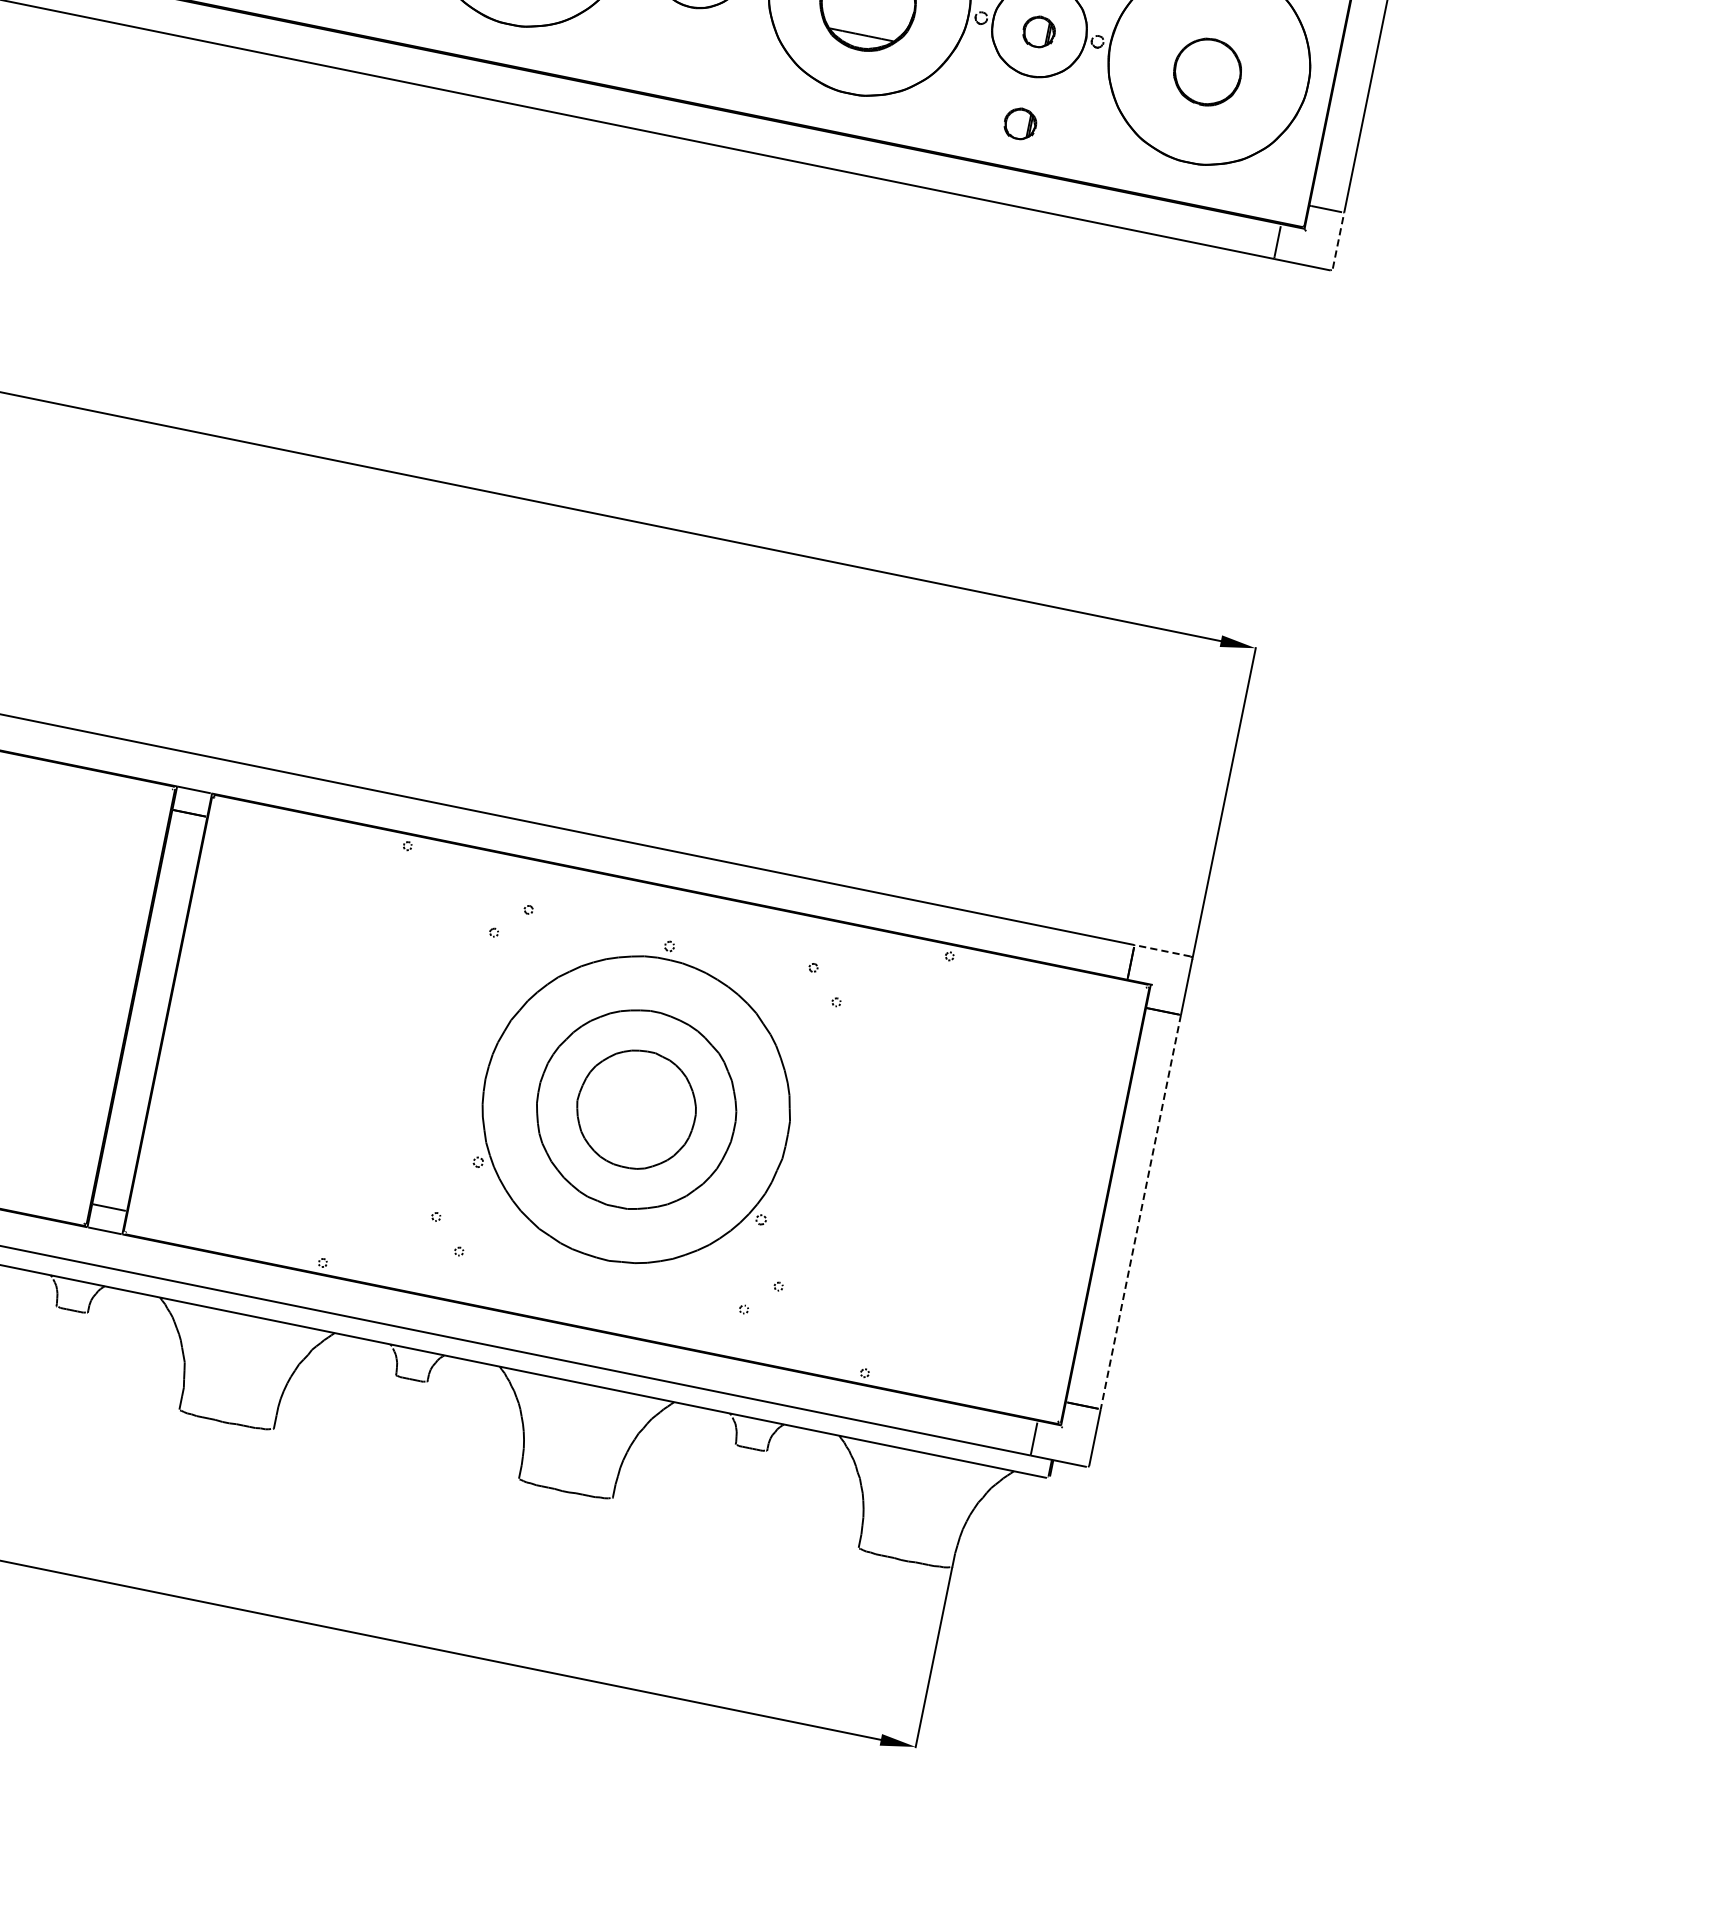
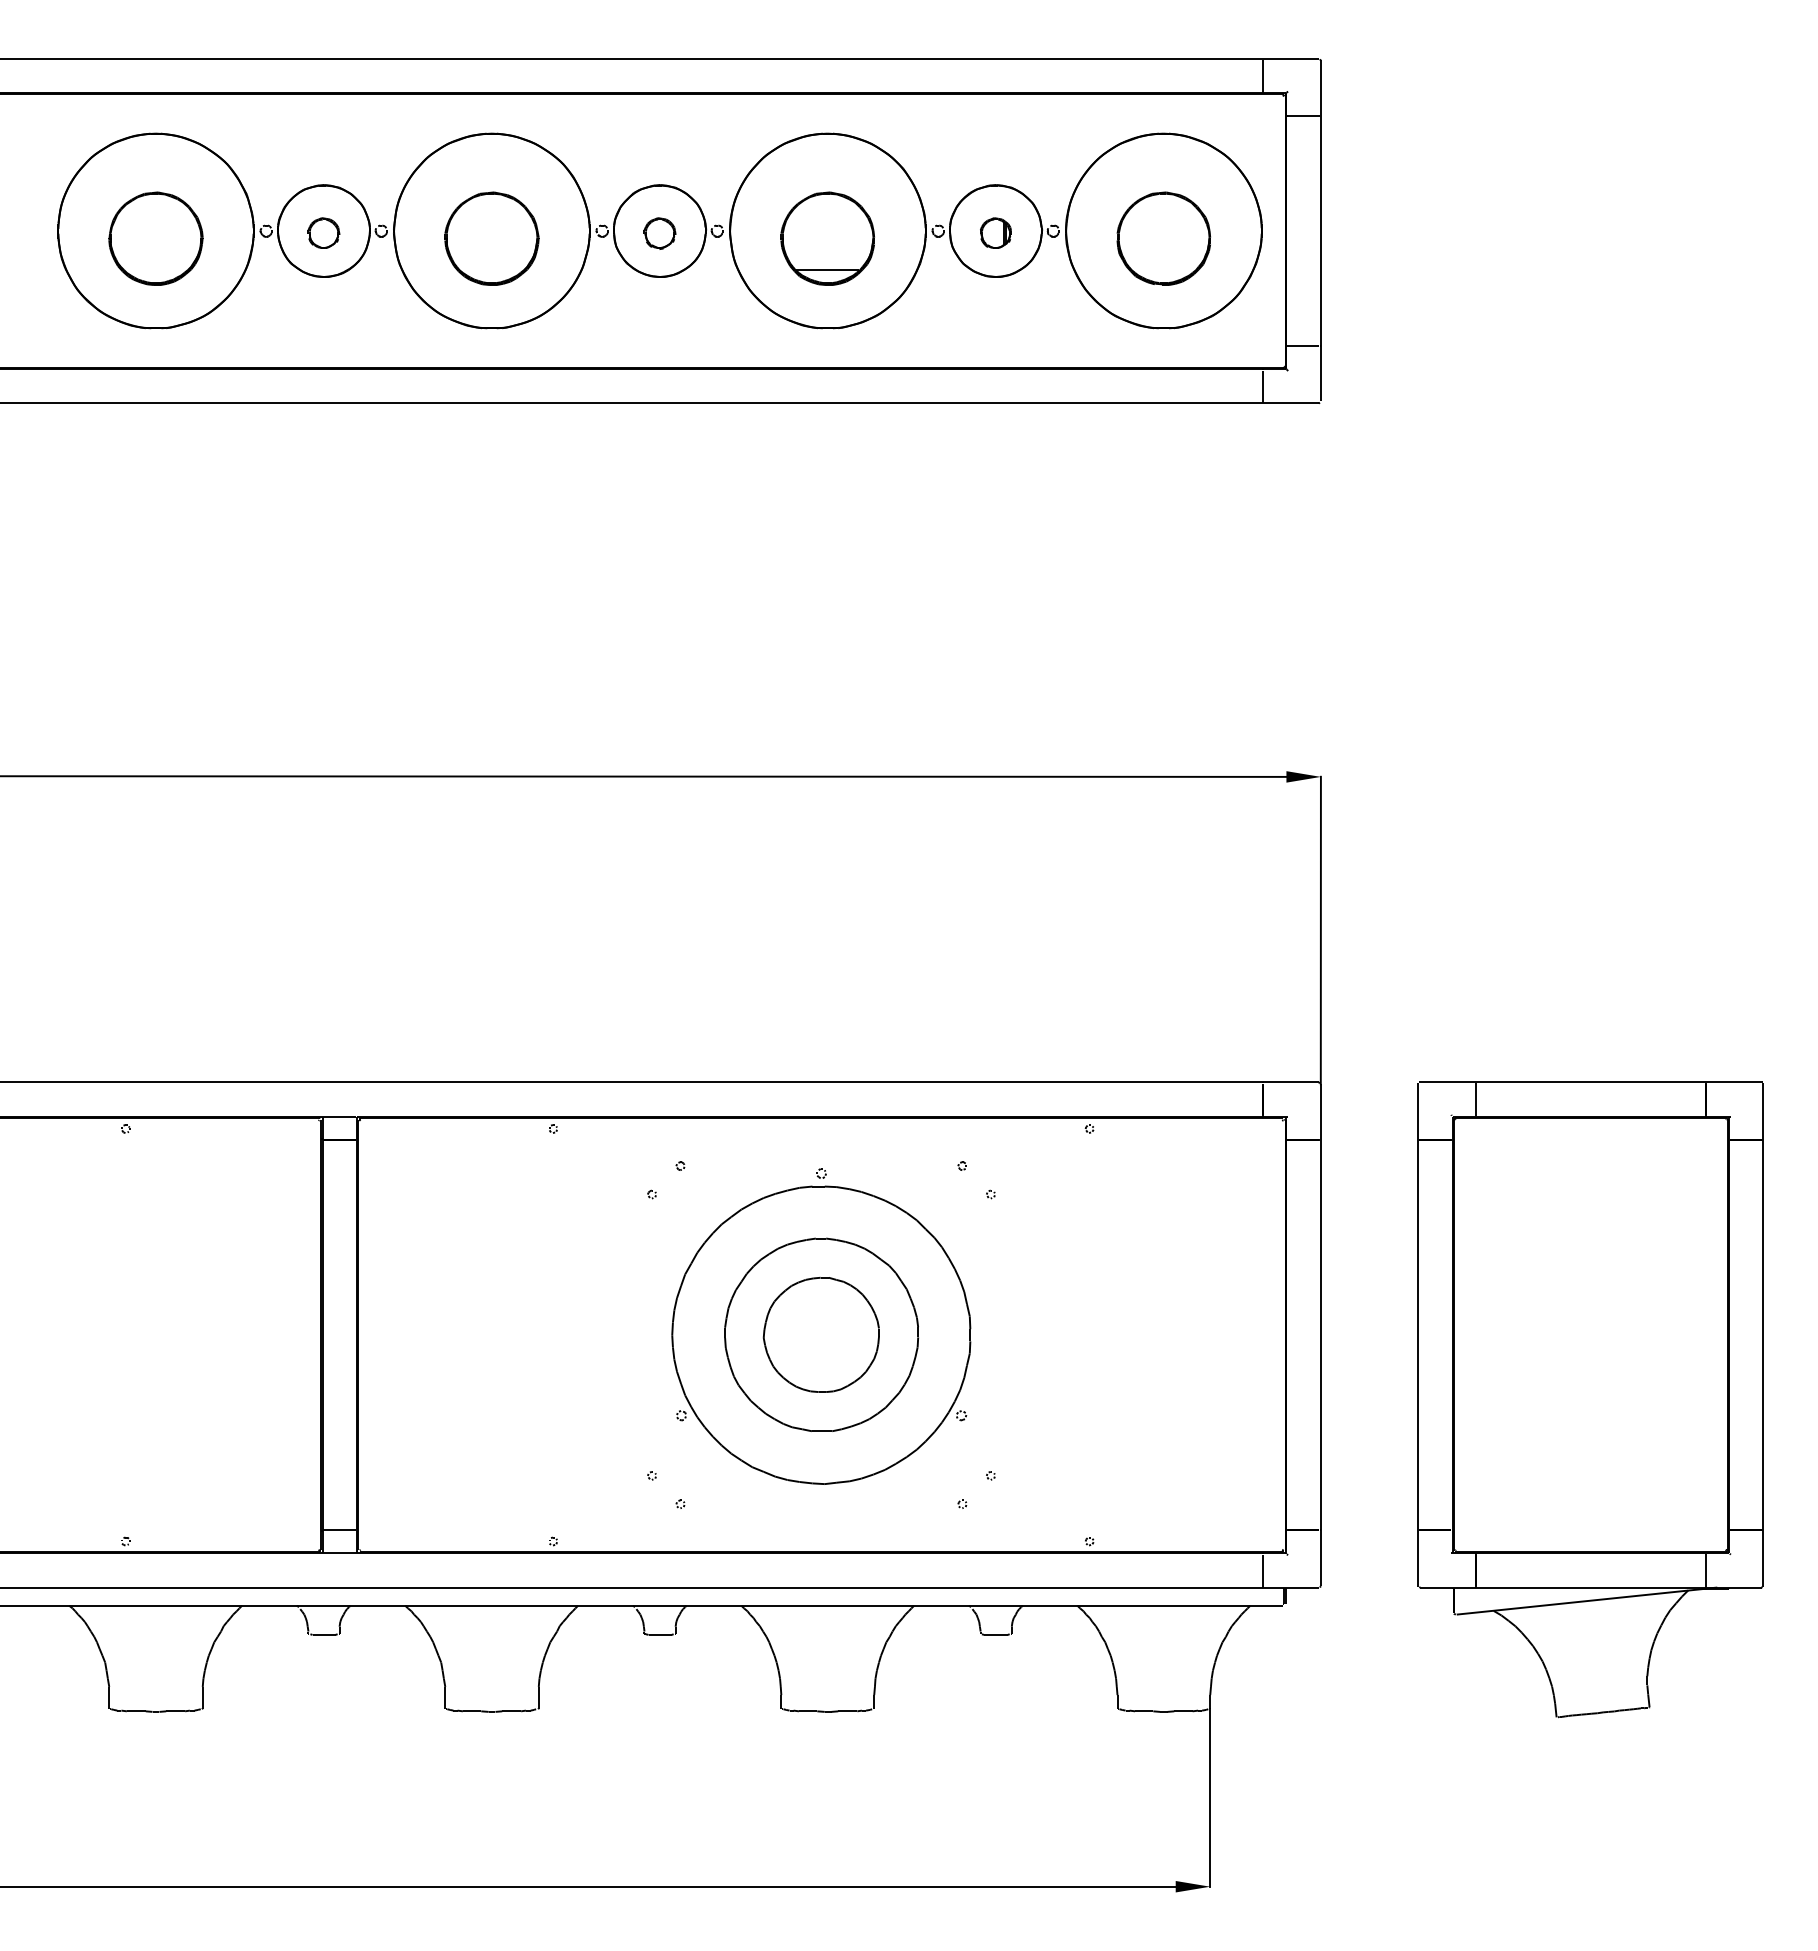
part: (1207, 71) -> (1163, 238), size x1.43
part: (1020, 123) -> (995, 323), removed
line: (1338, 240) -> (1320, 373), dashed -> solid
line: (1162, 950) -> (1290, 1082), dashed -> solid
line: (1140, 1212) -> (1320, 1335), dashed -> solid
part: (1400, 1332) -> (1590, 1399), added

